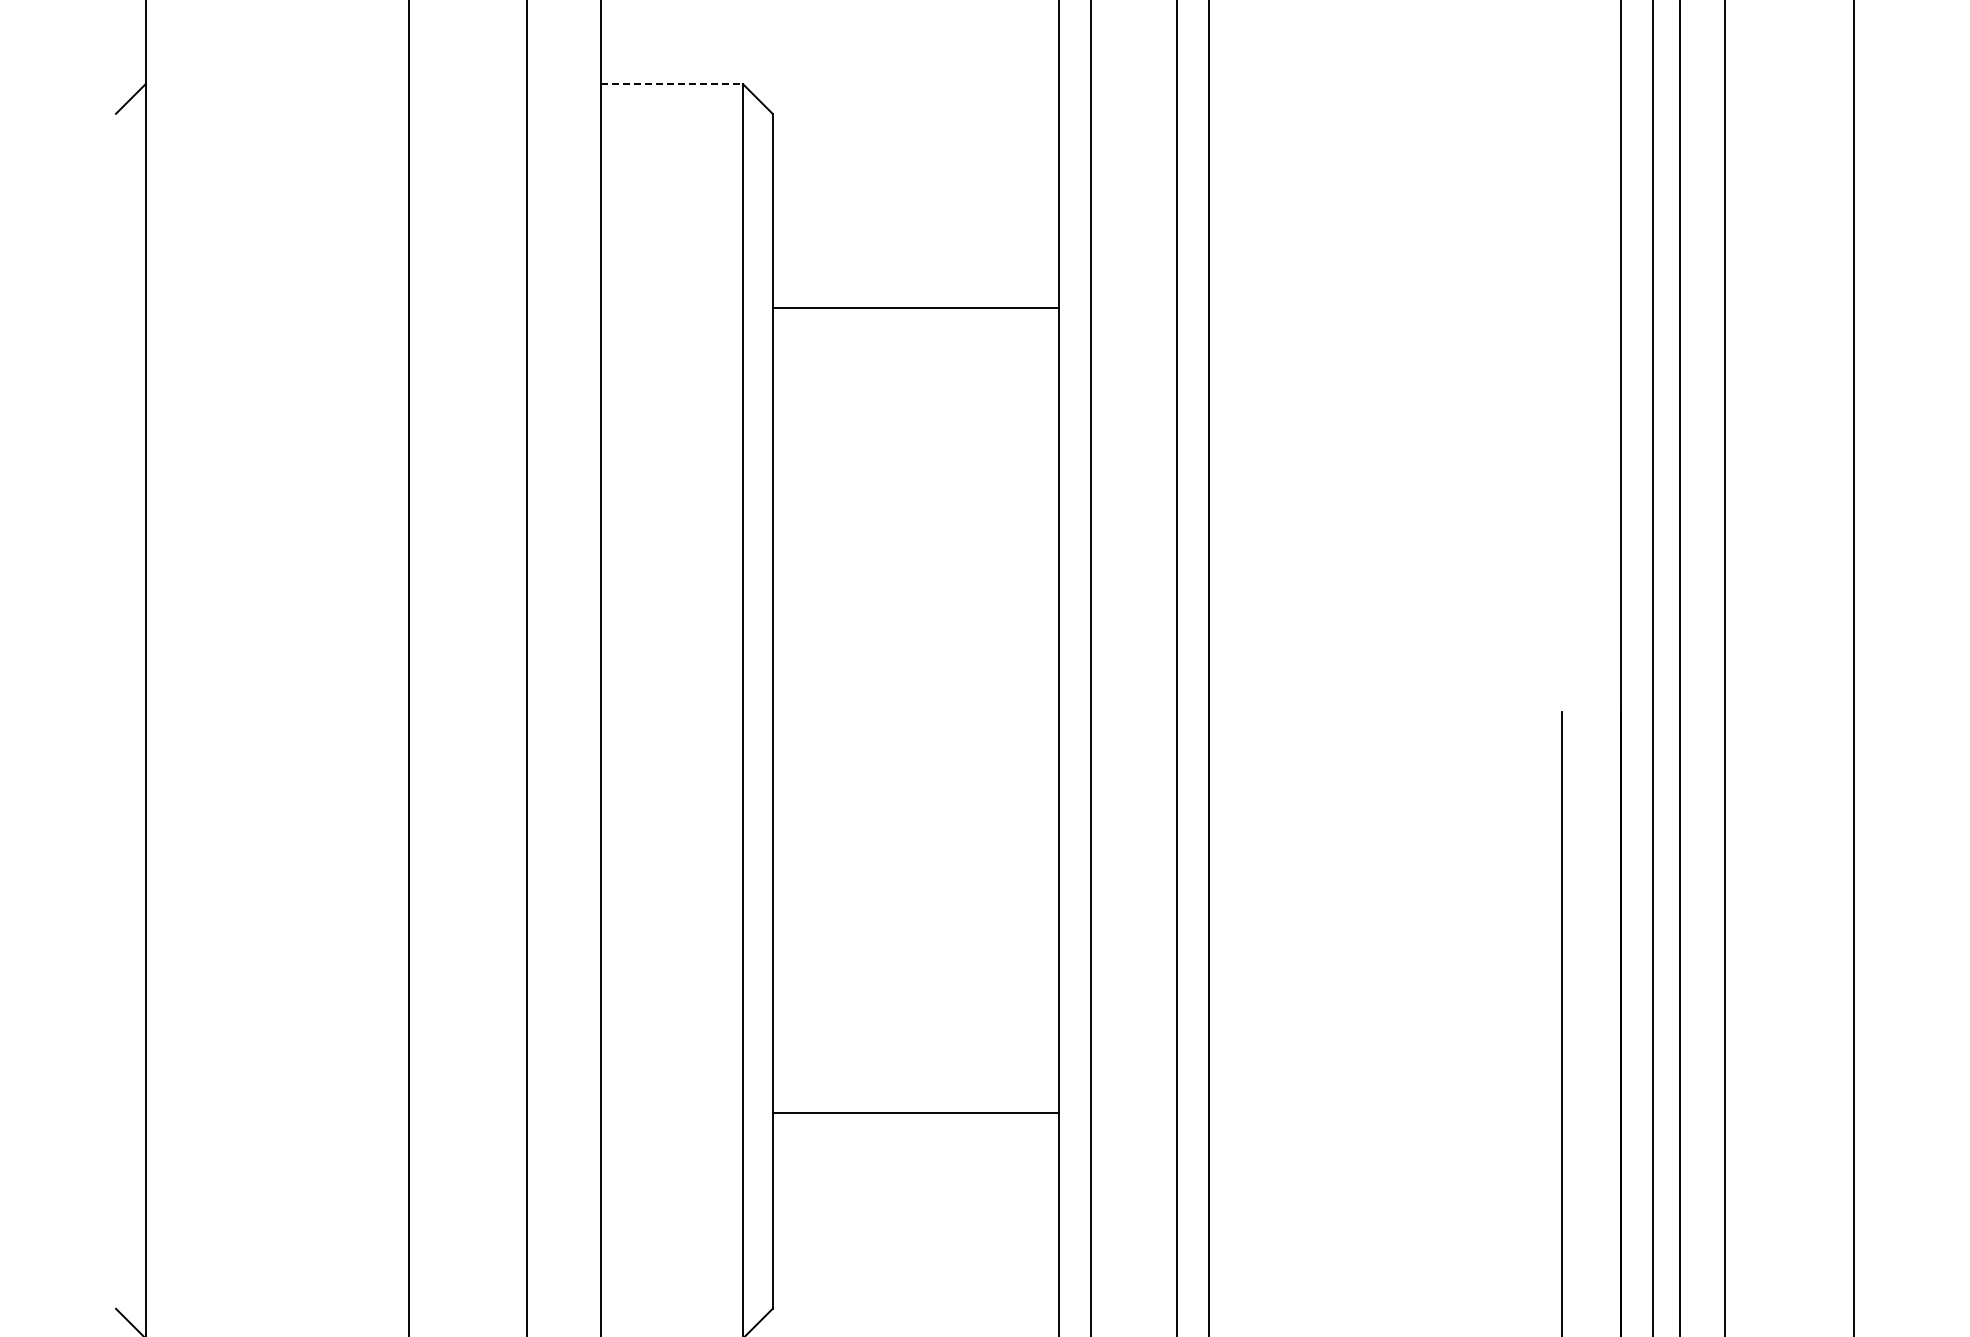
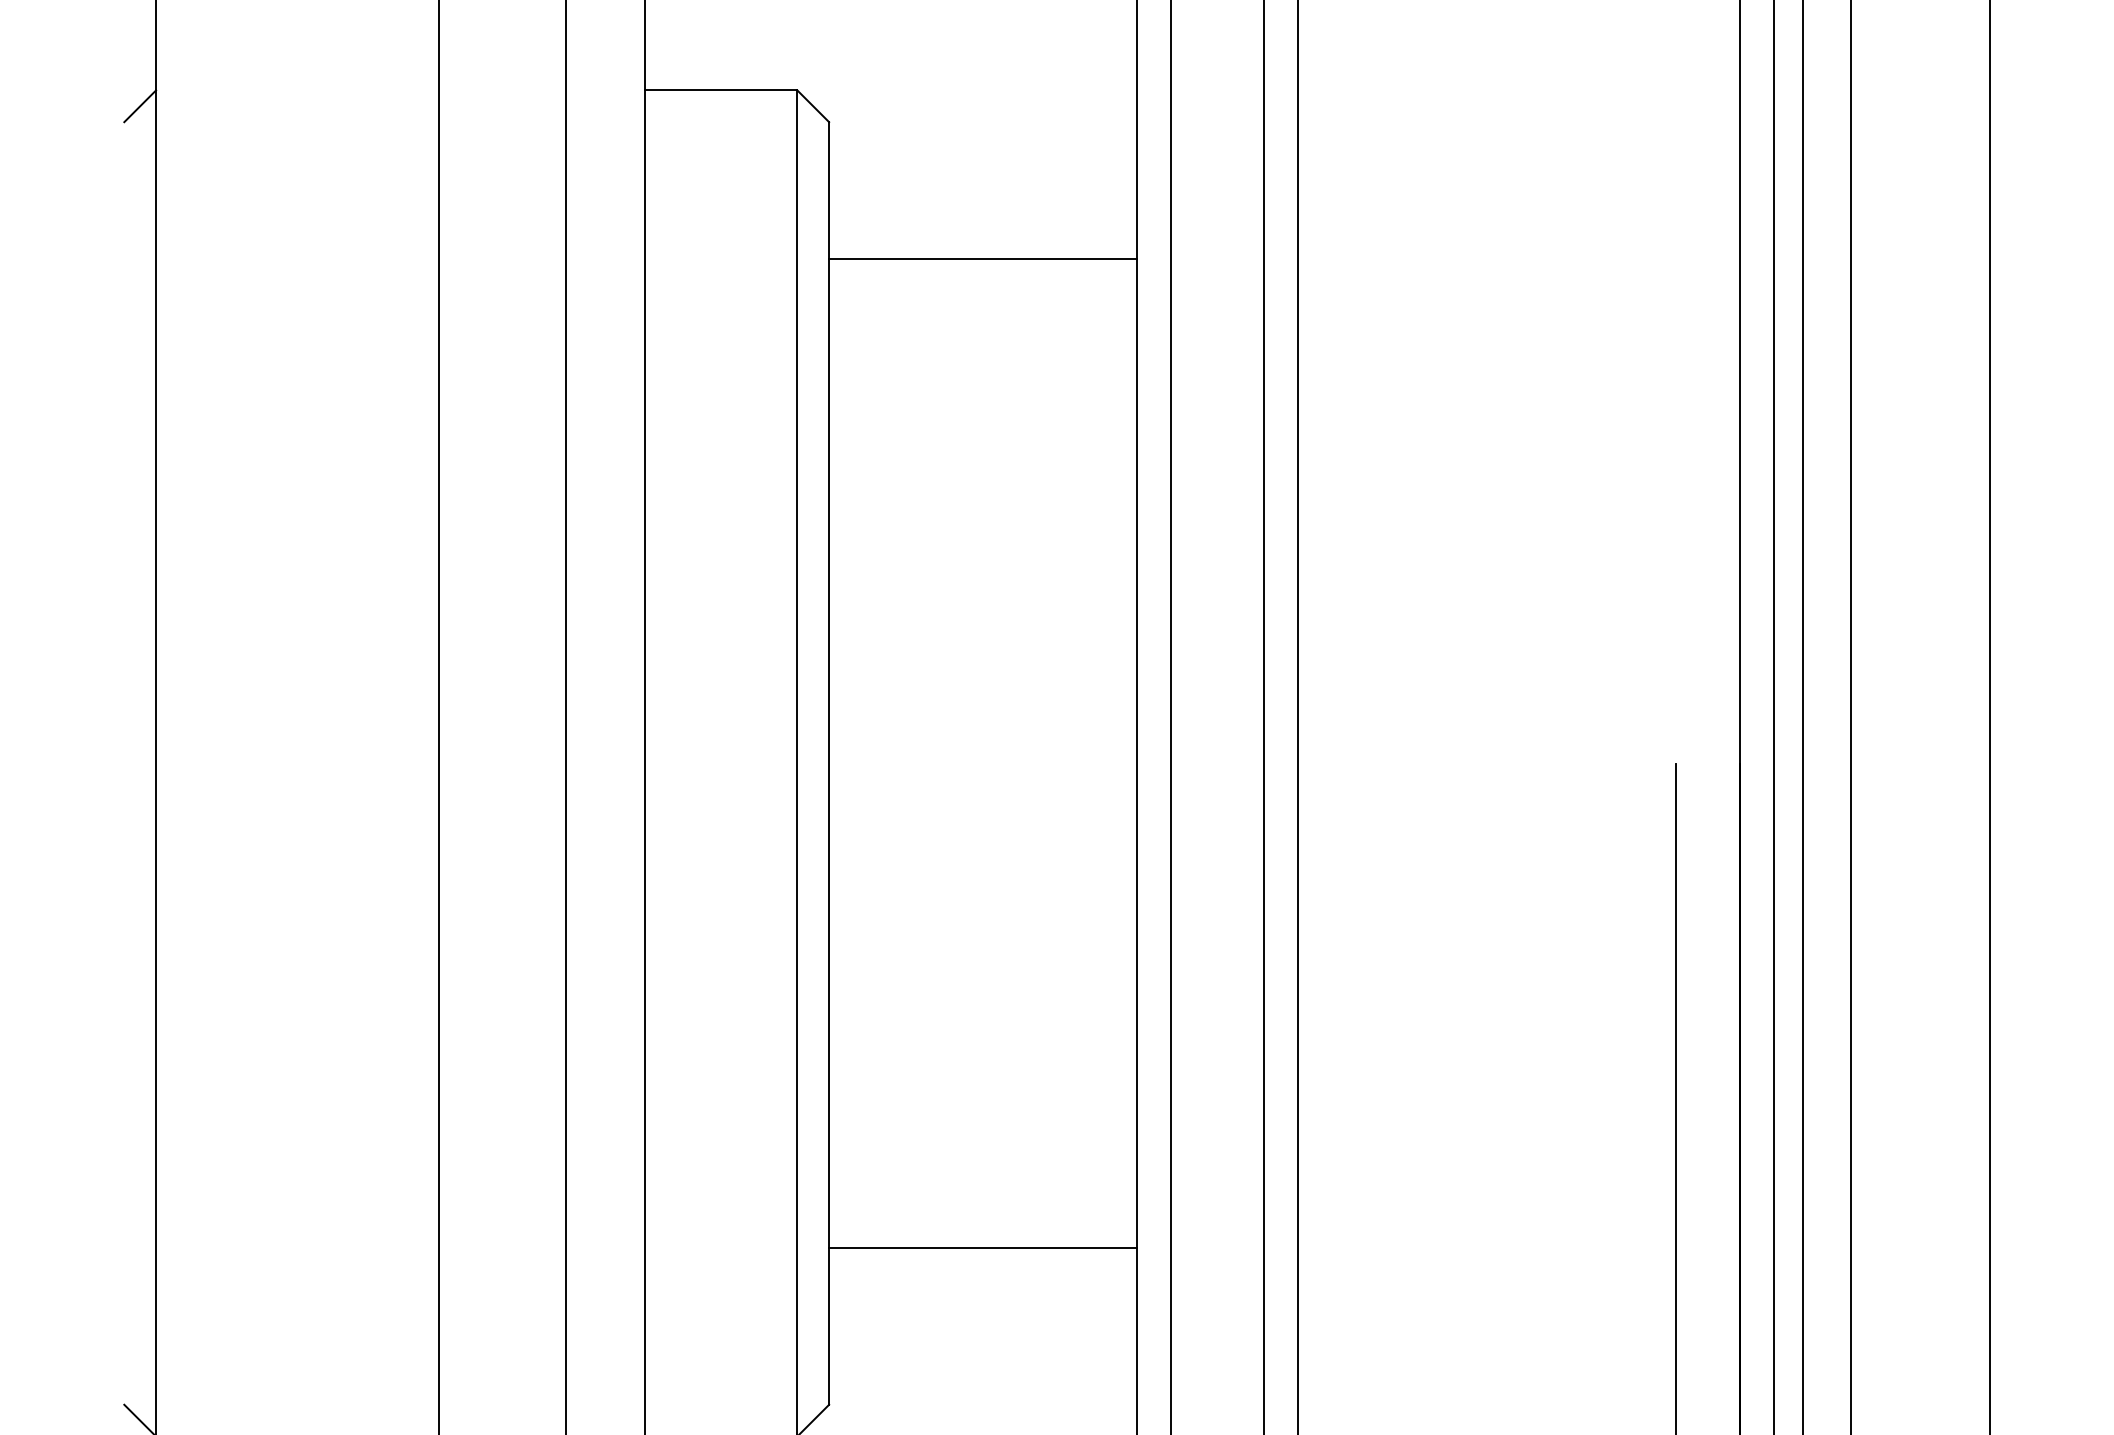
line: (672, 84) -> (721, 90), dashed -> solid
line: (915, 307) -> (982, 259), moved
line: (915, 1112) -> (982, 1247), moved

